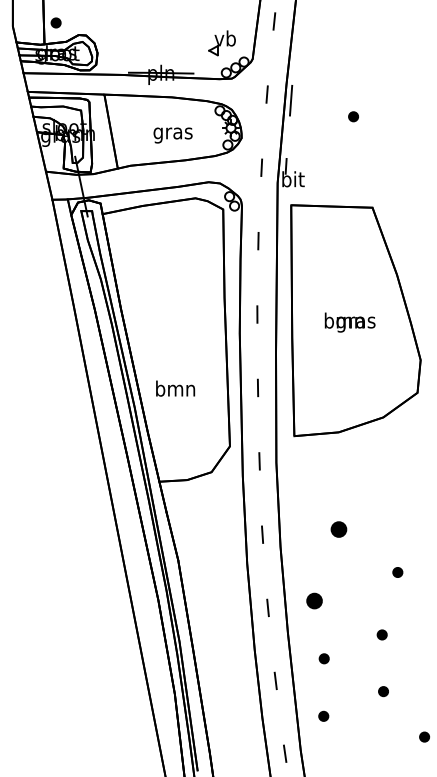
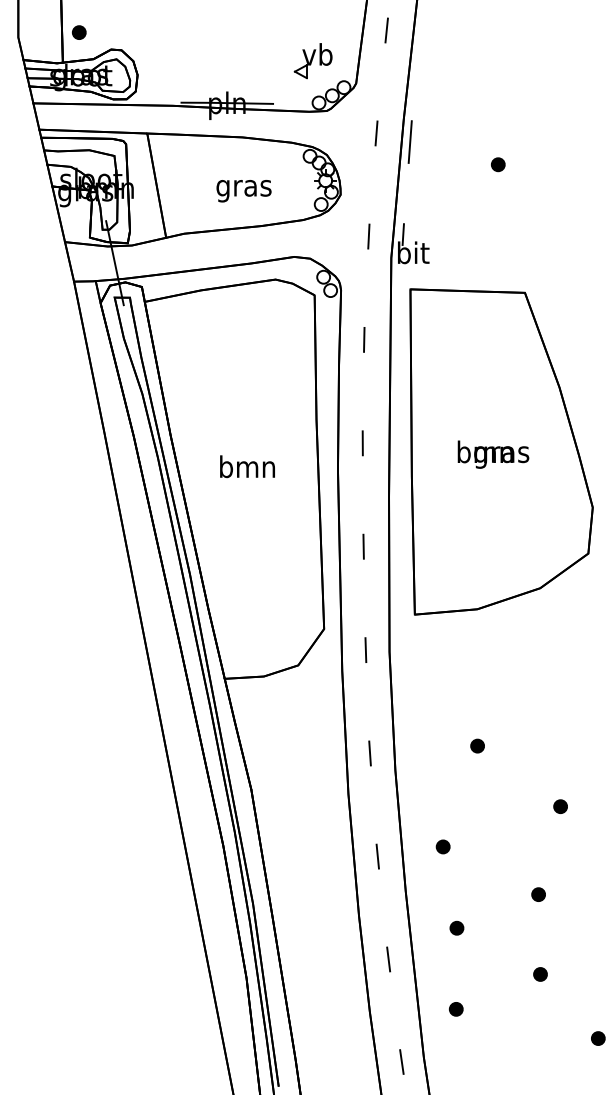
text: (175, 388) -> (247, 466), moved
part: (338, 529) -> (477, 745), size x0.62
part: (313, 600) -> (442, 846), size x0.62

